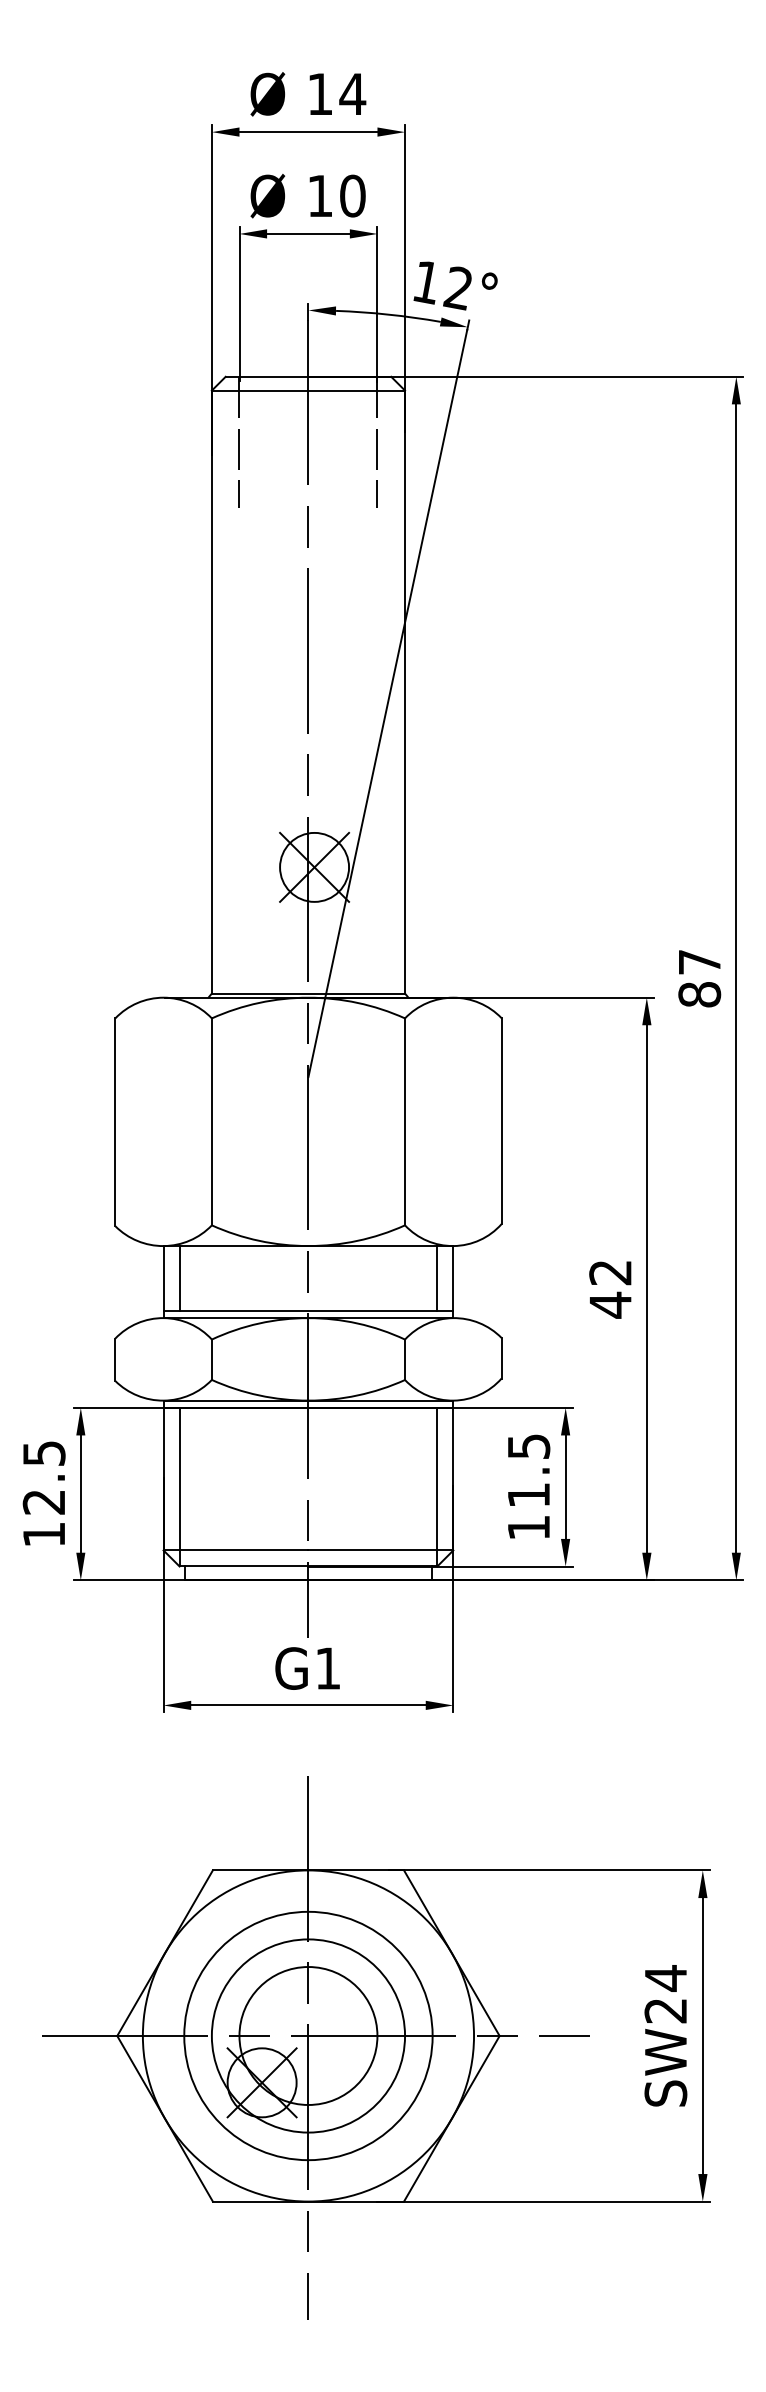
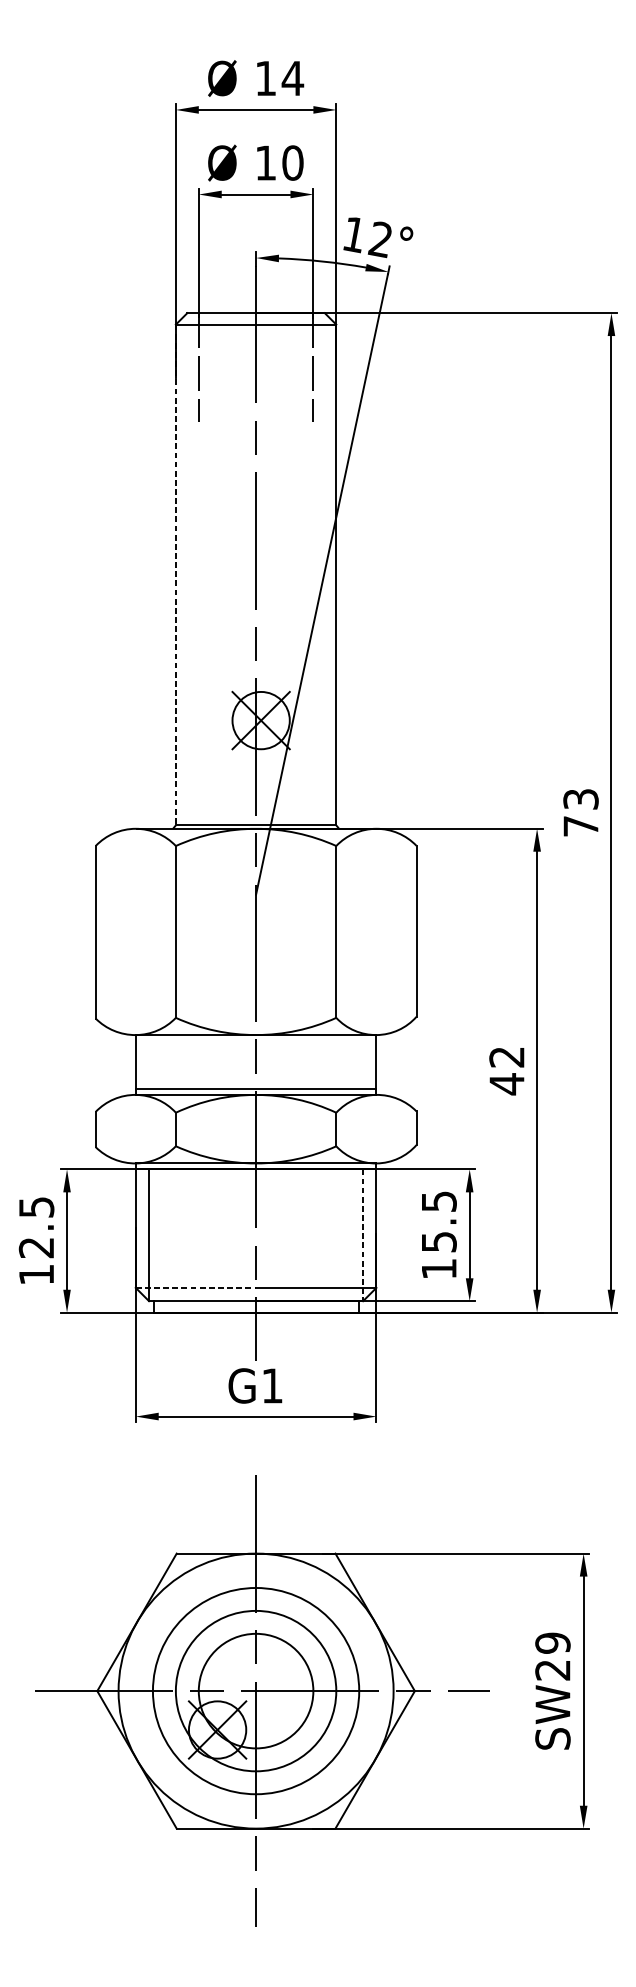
line: (211, 692) -> (175, 575), solid -> dashed
text: (699, 978) -> (580, 812), 87 -> 73
line: (179, 1278) -> (148, 1062), removed
line: (437, 1278) -> (363, 1062), removed
line: (437, 1487) -> (363, 1235), solid -> dashed
text: (529, 1495) -> (439, 1242), 11.5 -> 15.5
line: (236, 1550) -> (196, 1287), solid -> dashed
text: (665, 1978) -> (552, 1643), SW24 -> SW29

